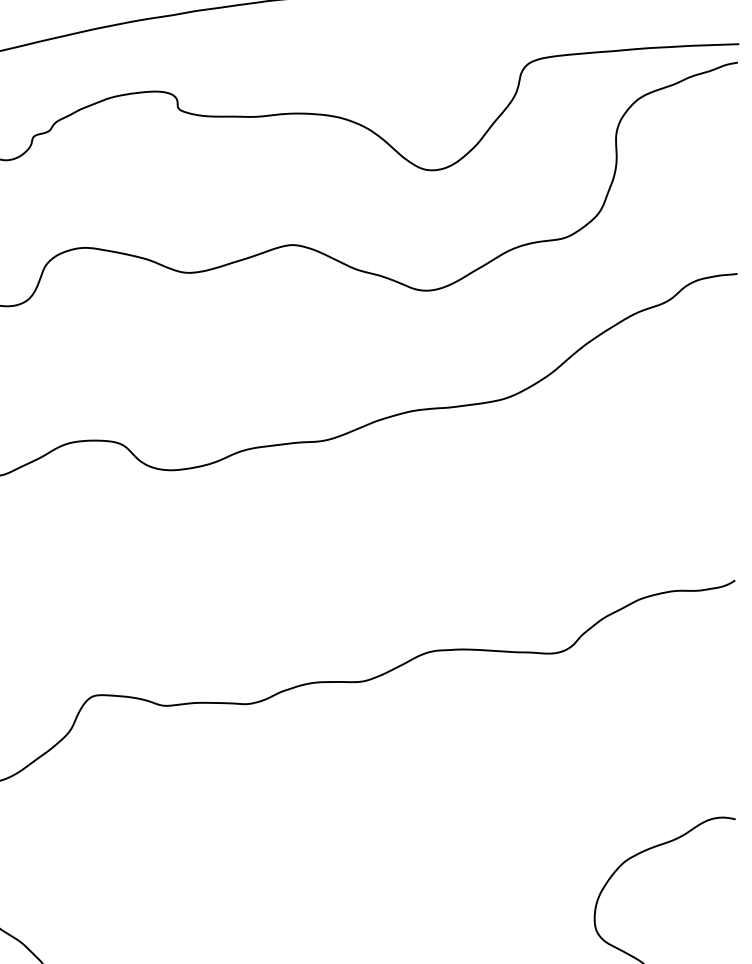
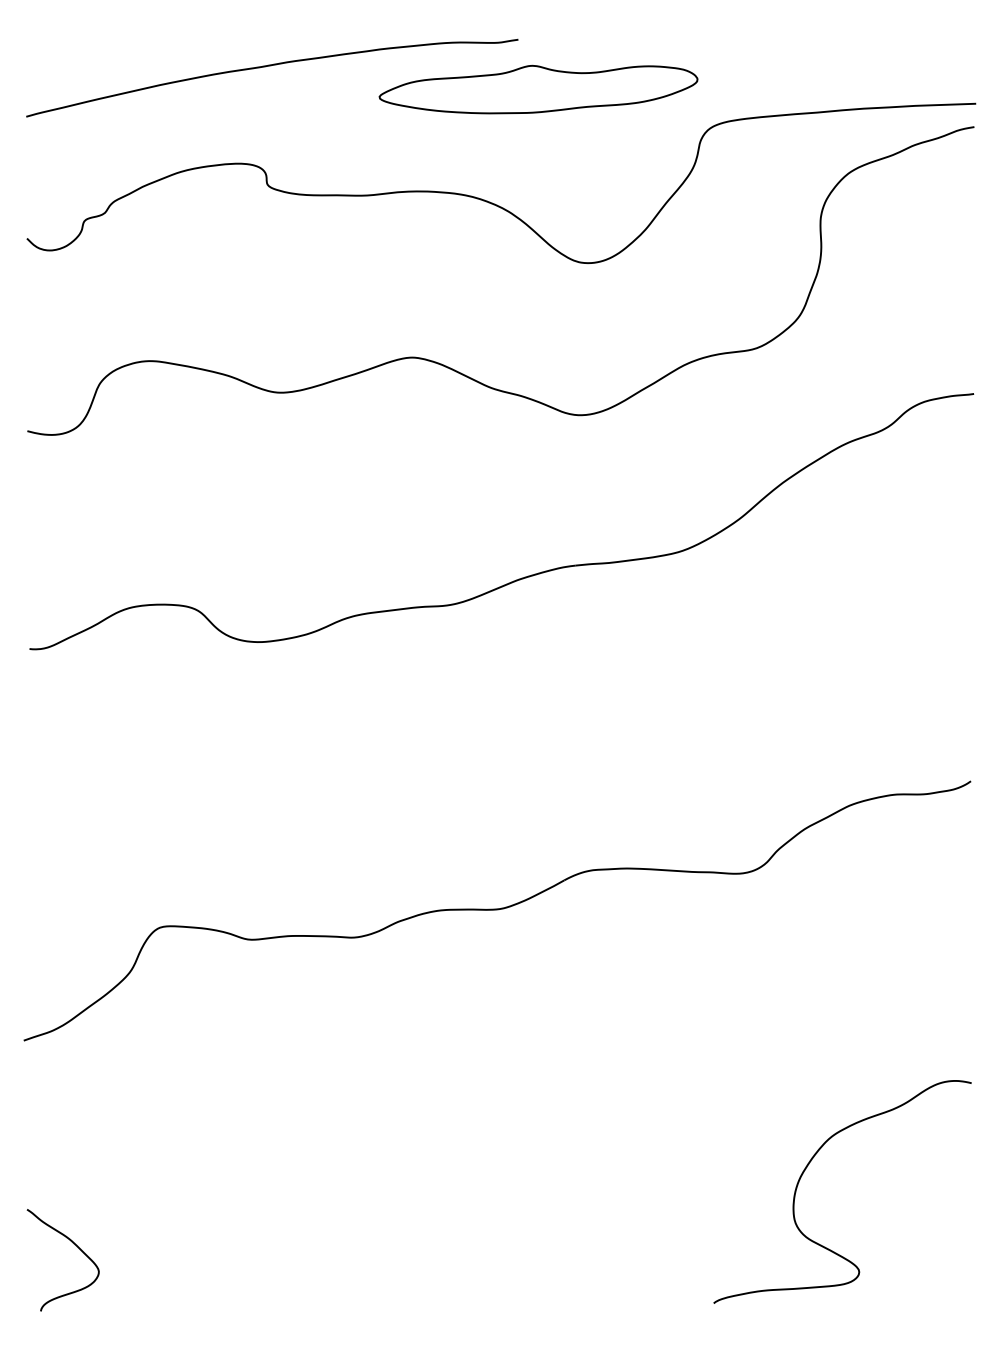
part: (392, 32) -> (538, 89), added

